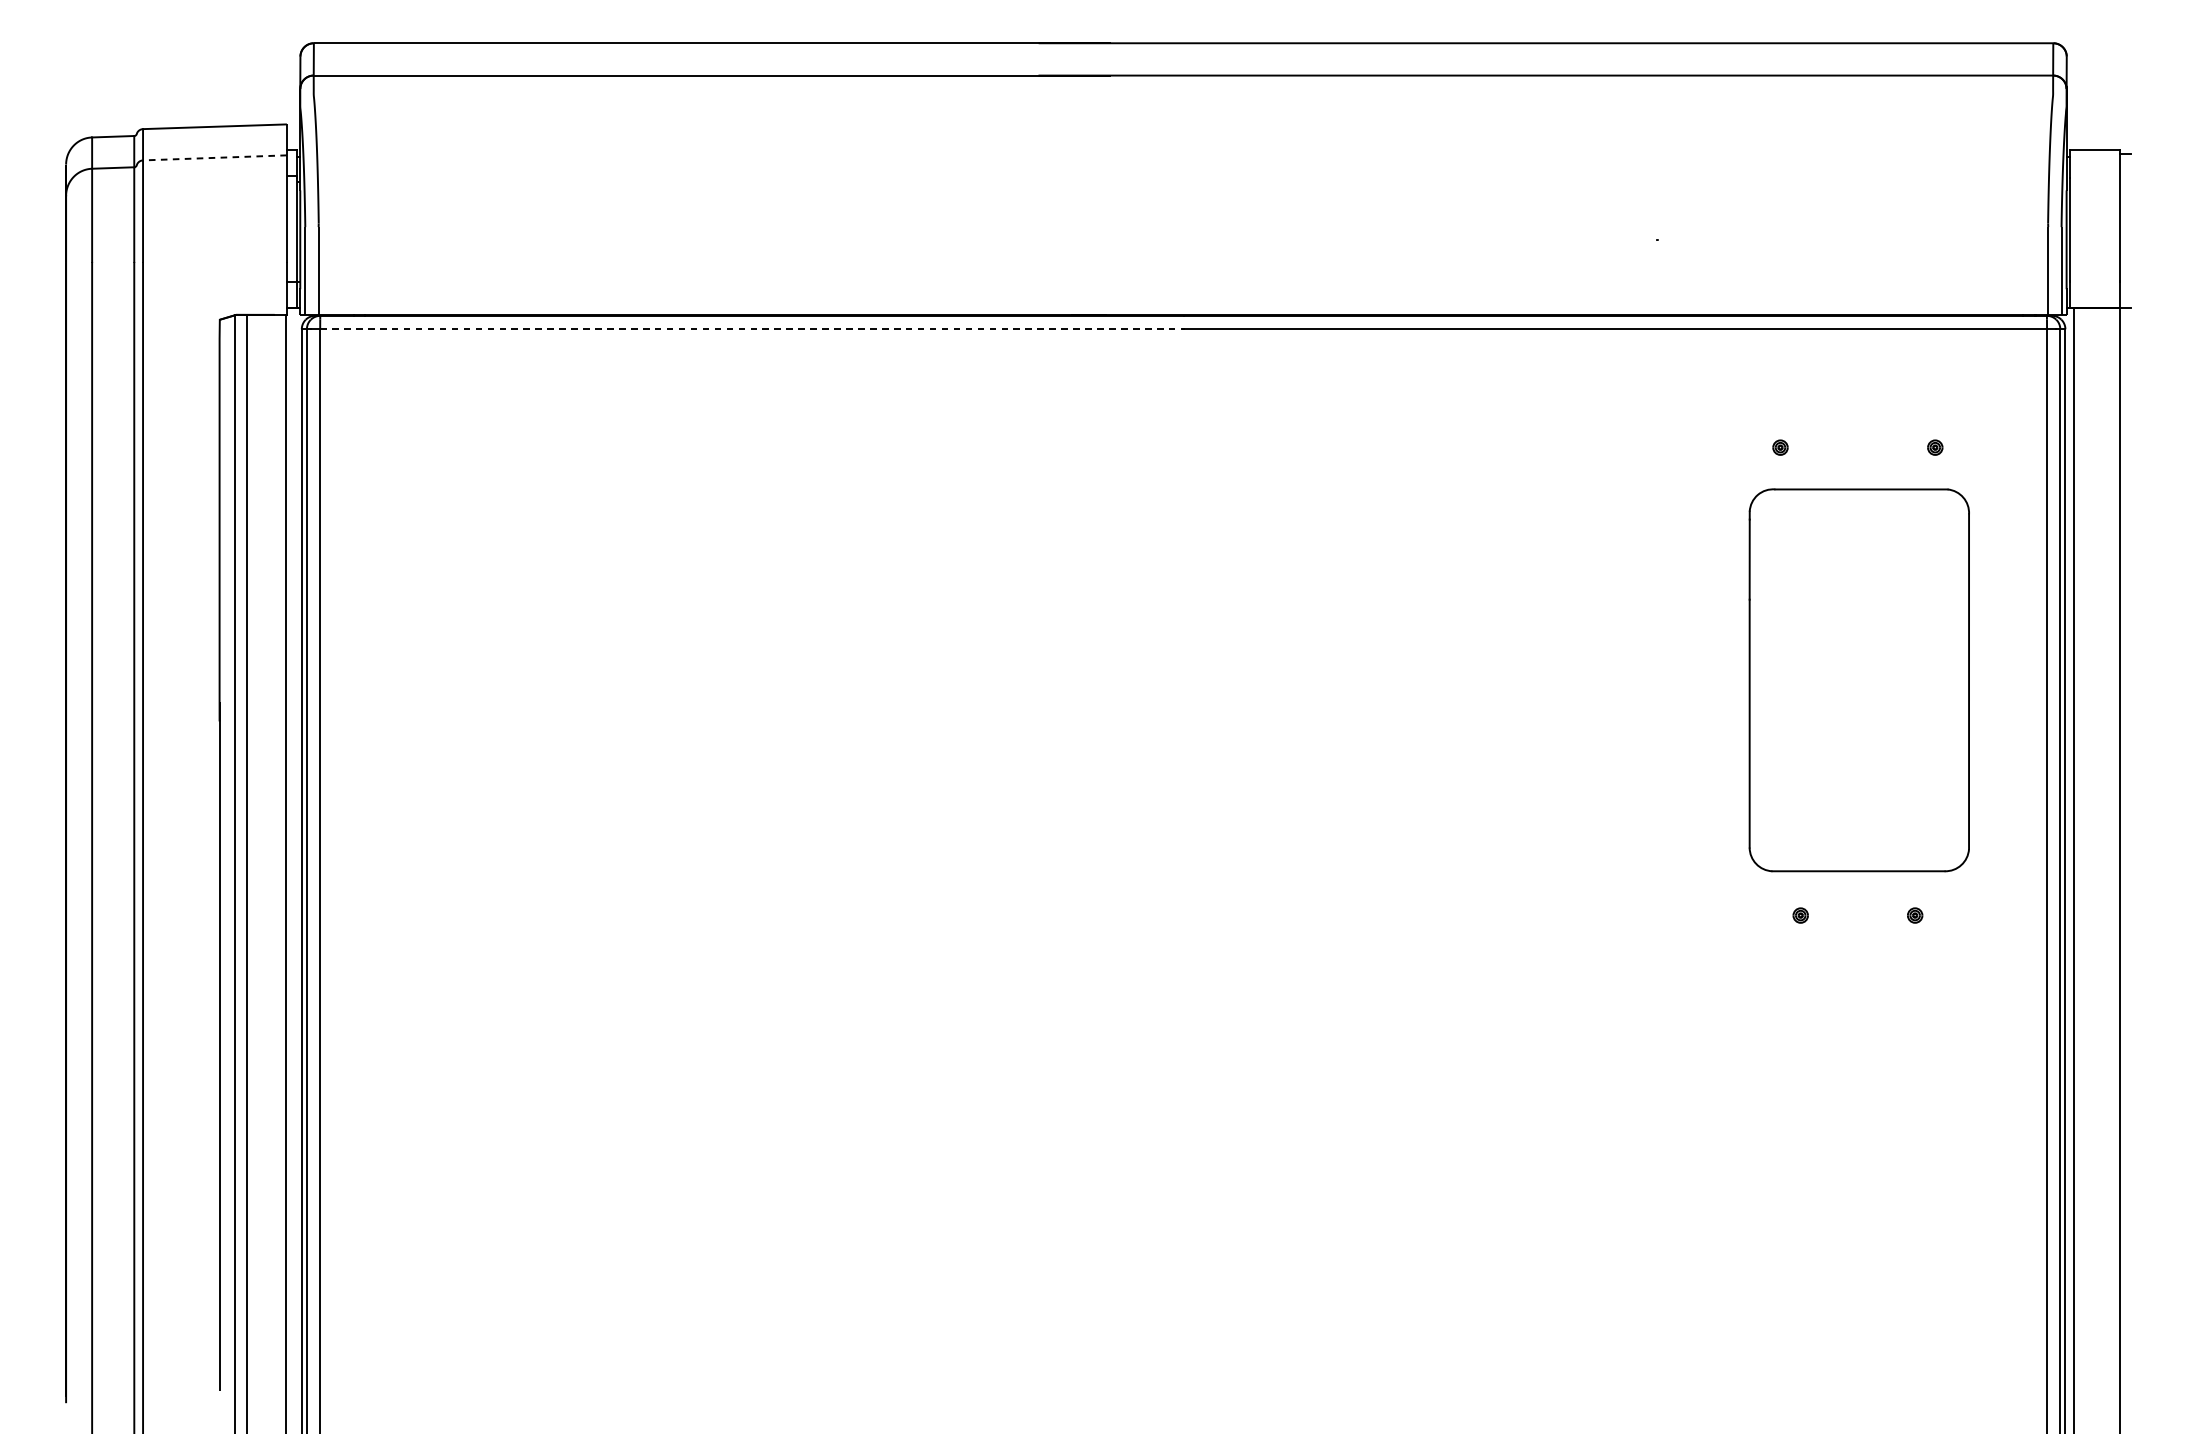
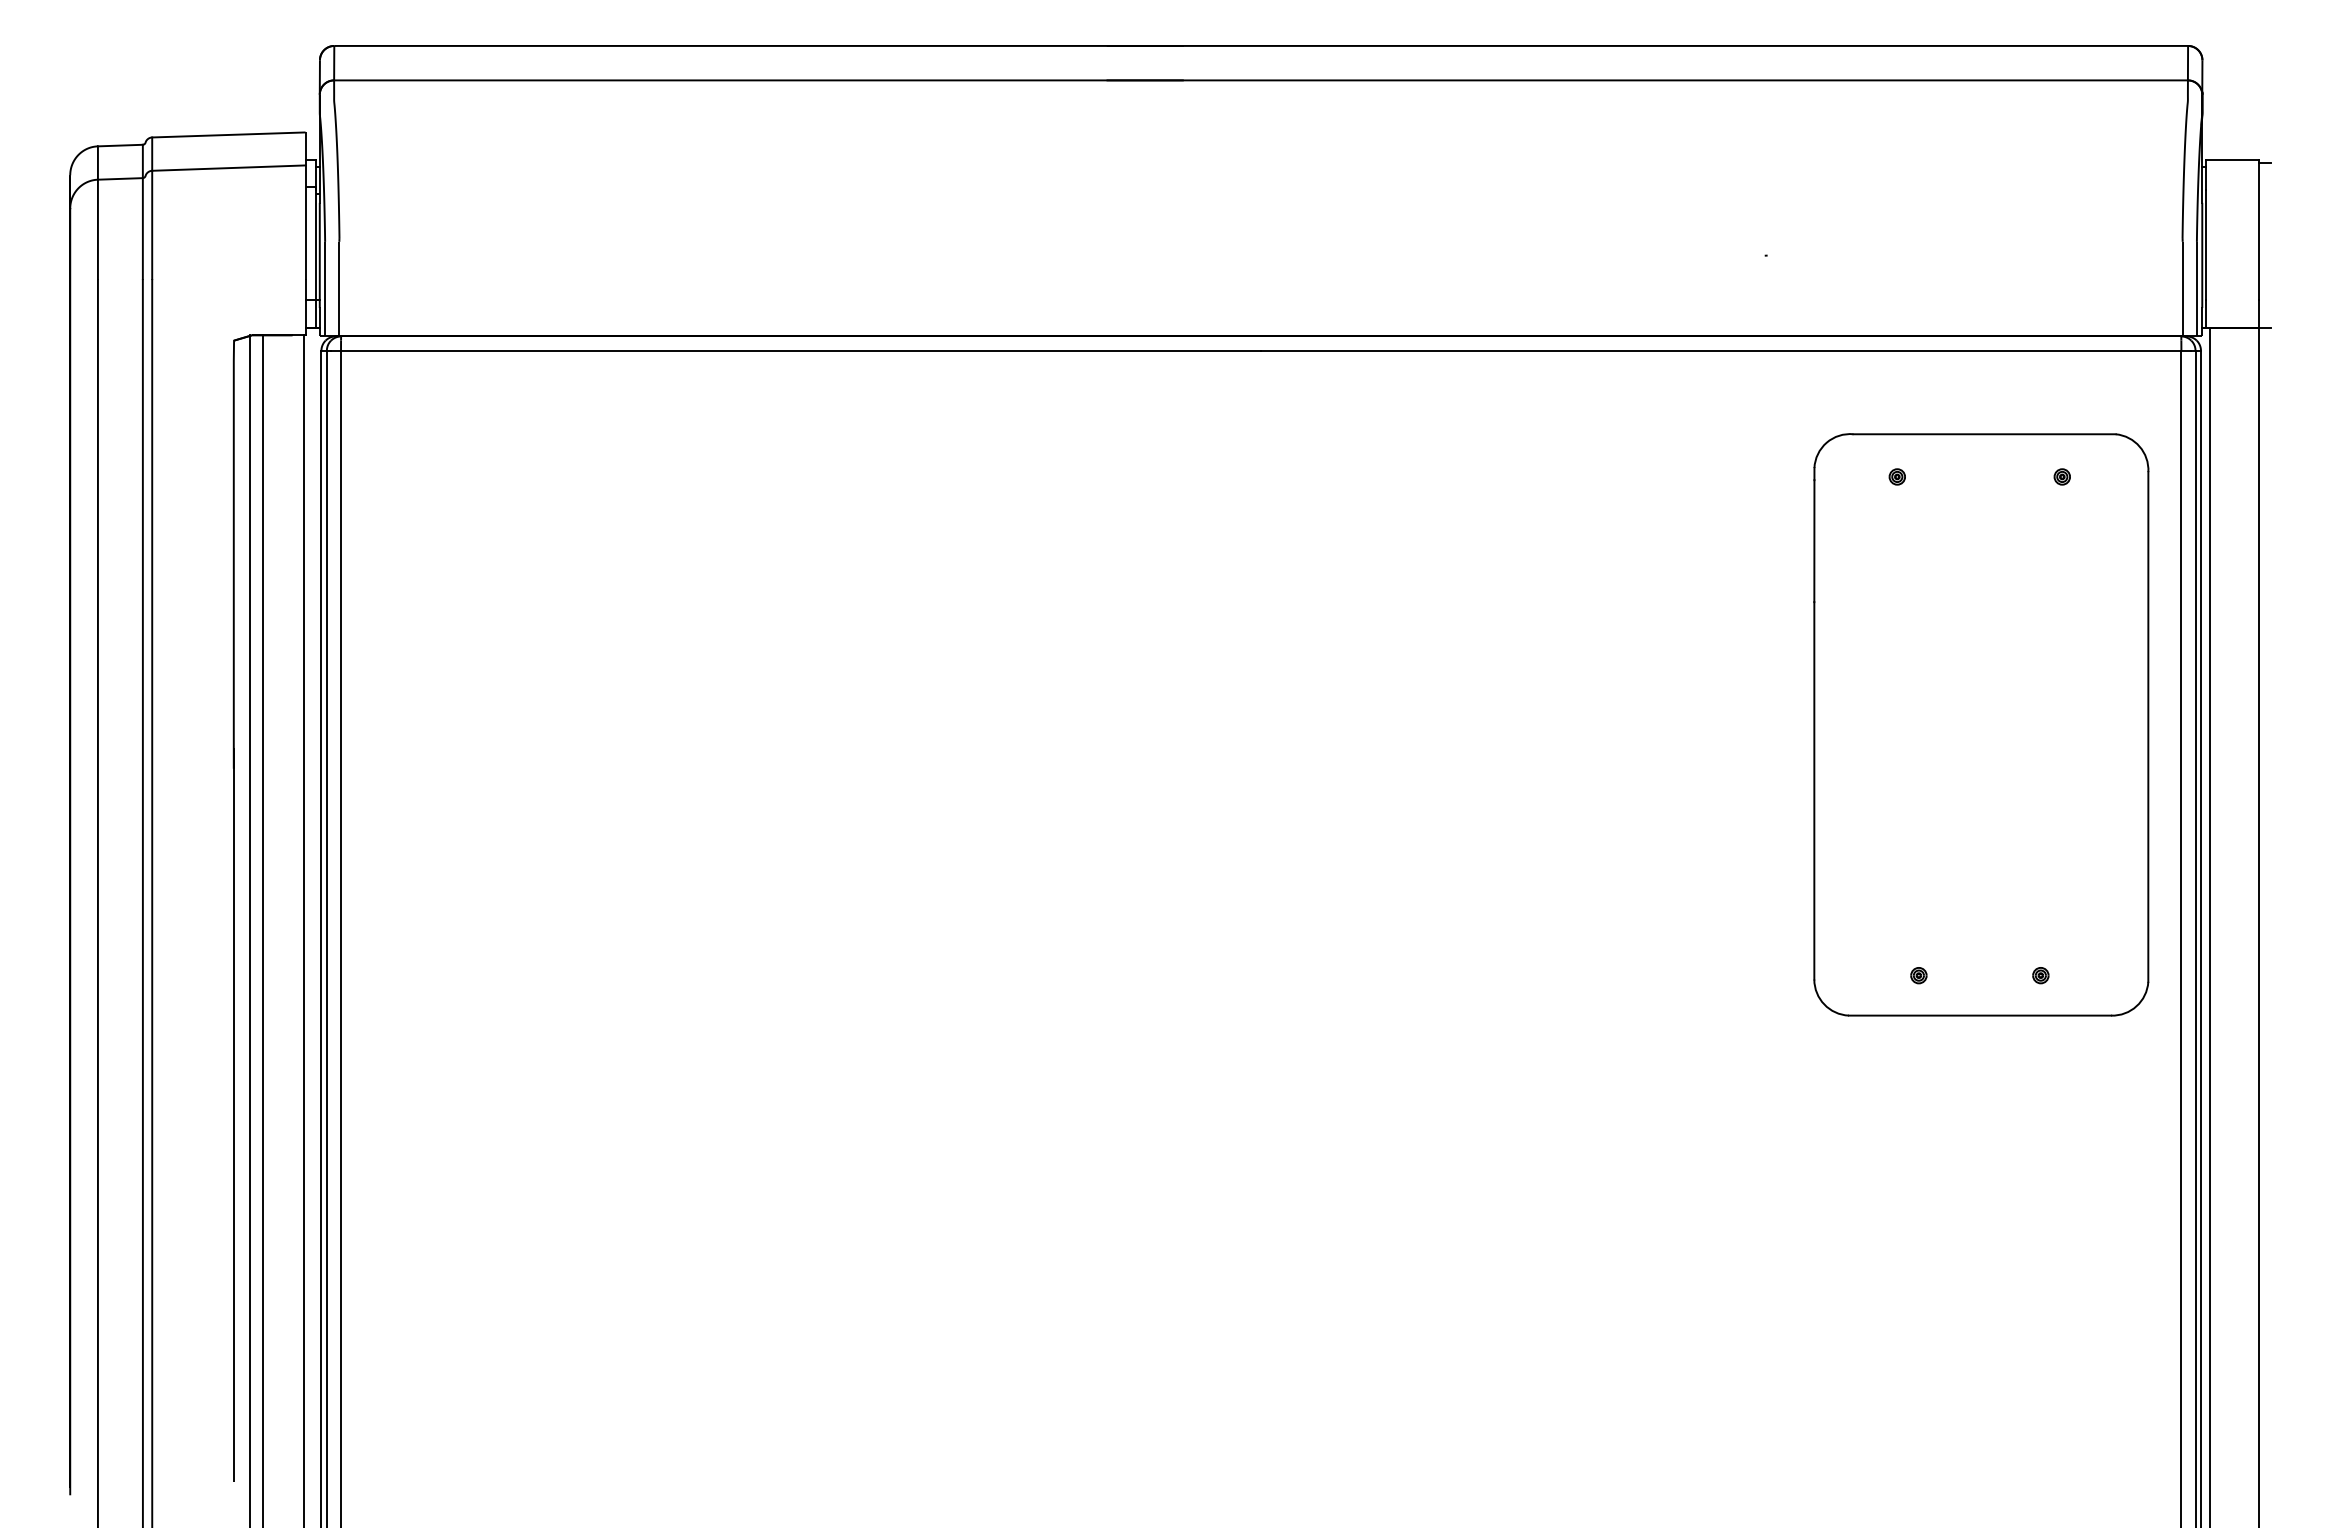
line: (214, 158) -> (228, 168), dashed -> solid
line: (752, 329) -> (801, 350), dashed -> solid
part: (1859, 679) -> (1981, 724), size x1.43

